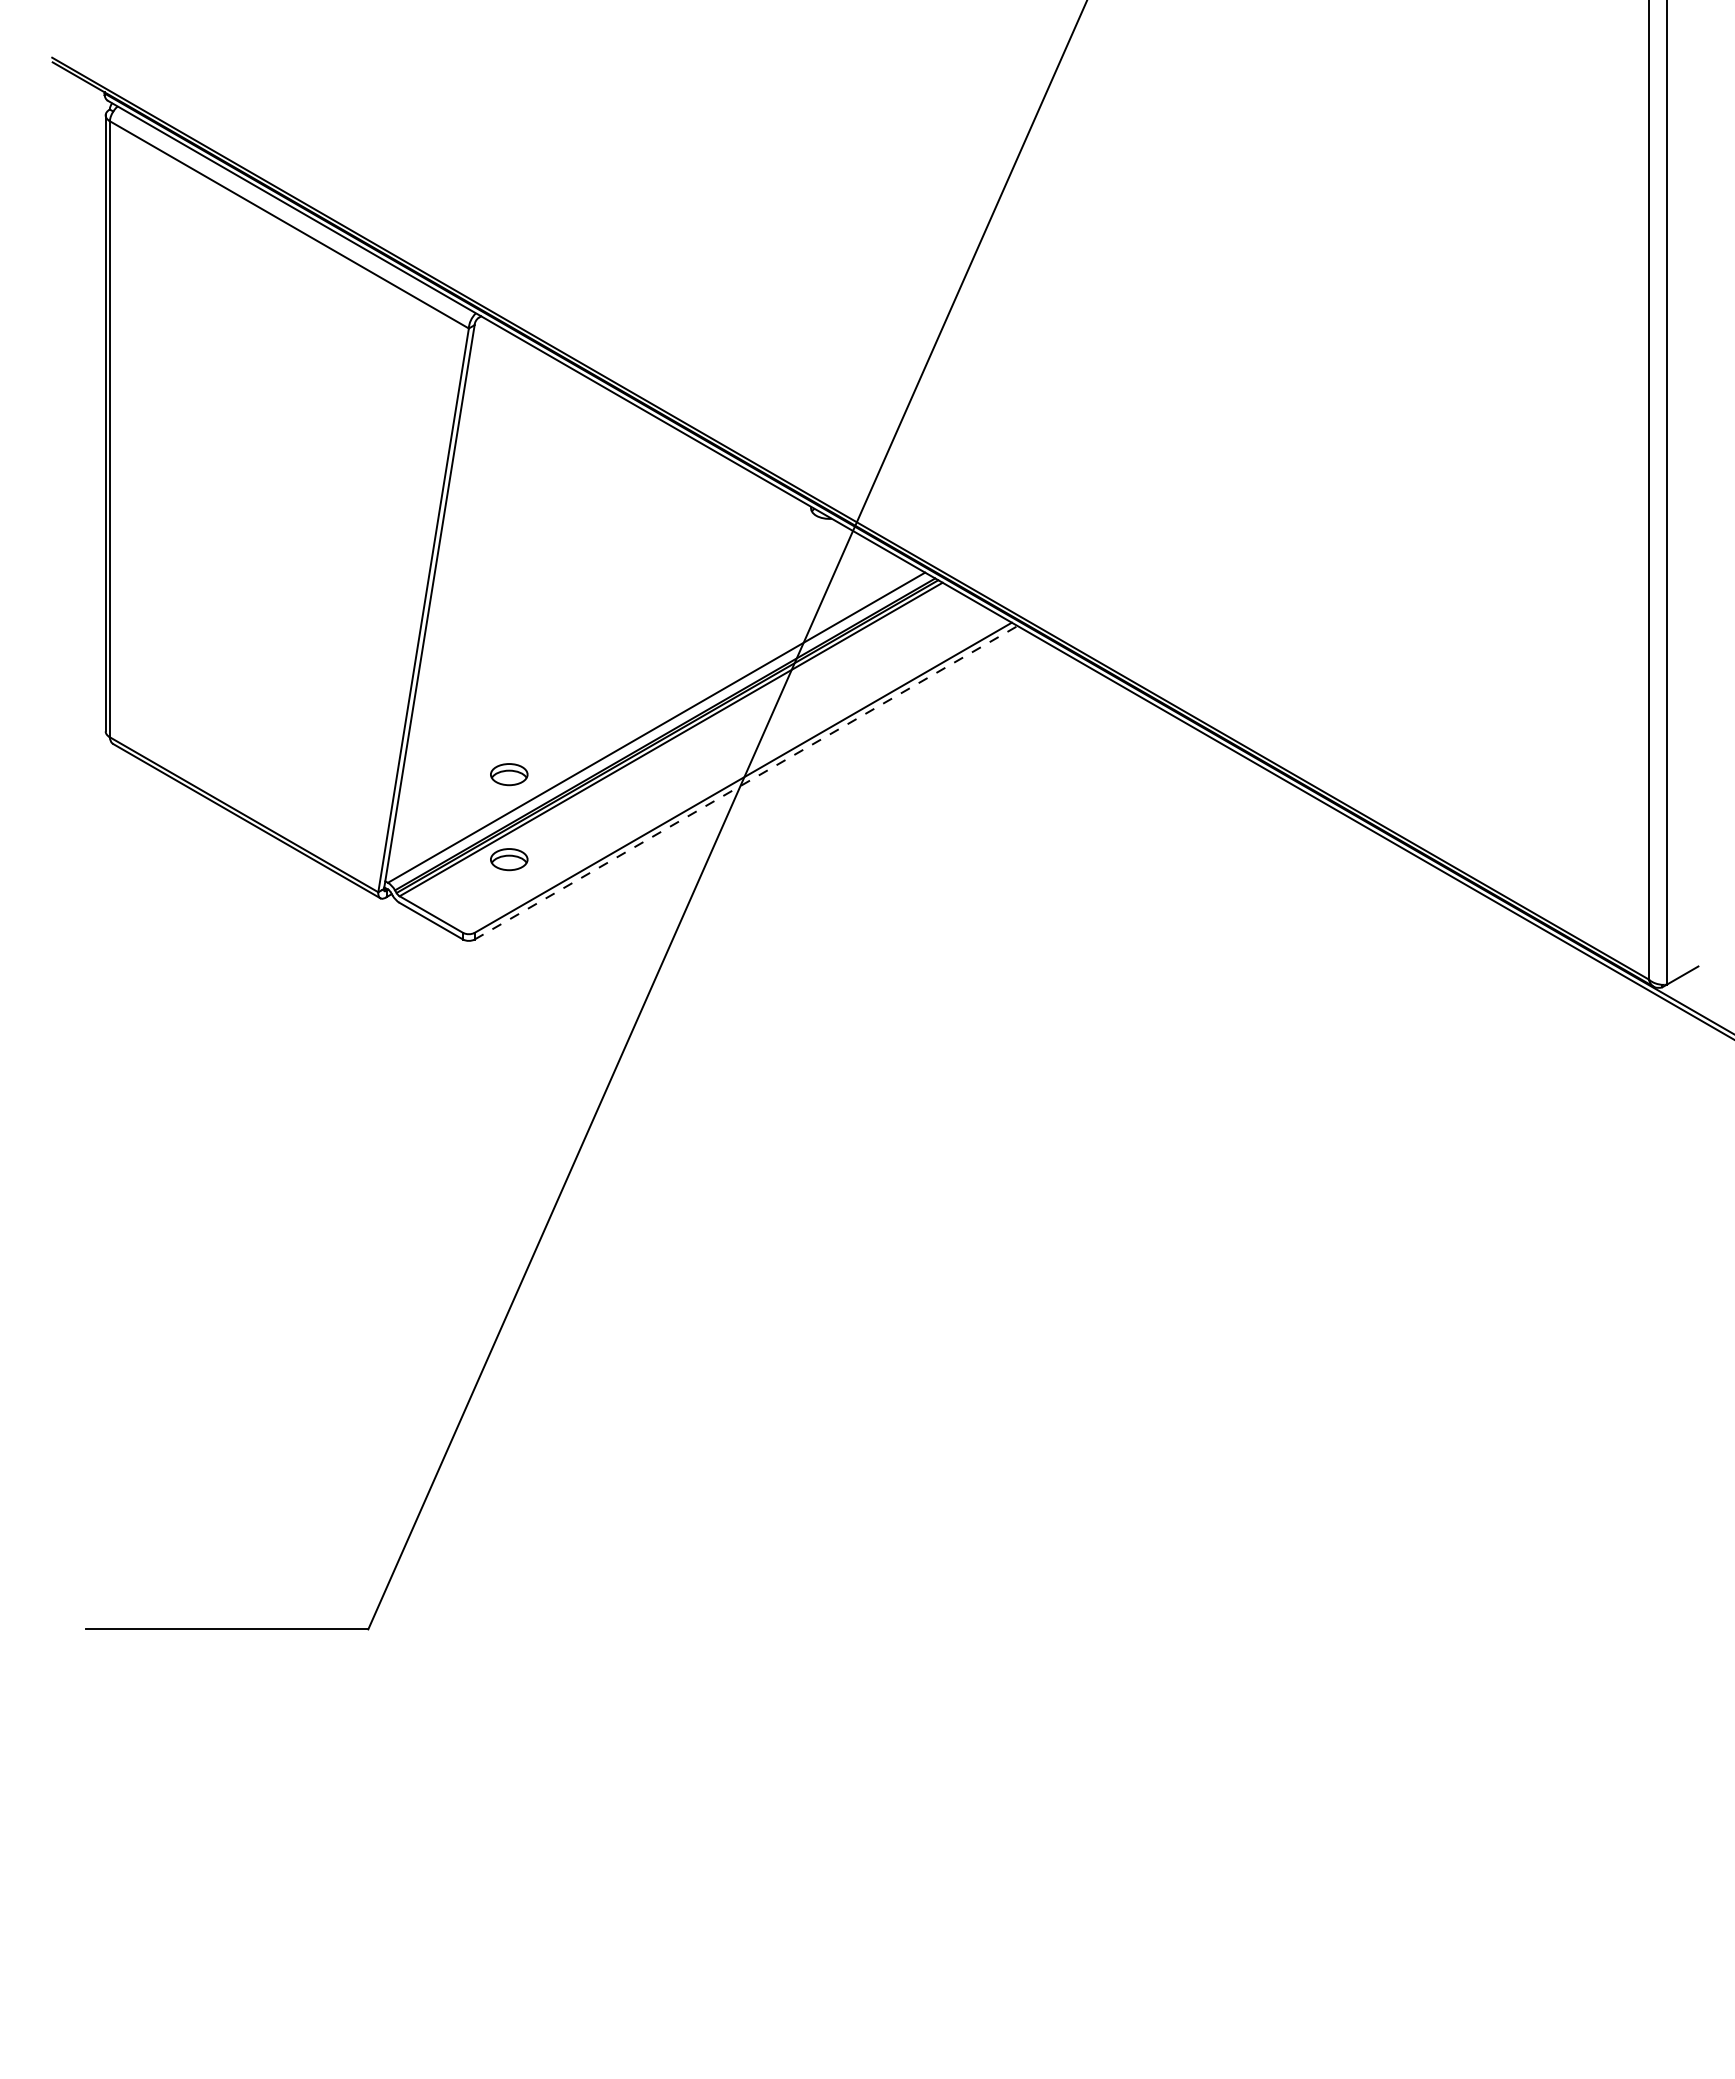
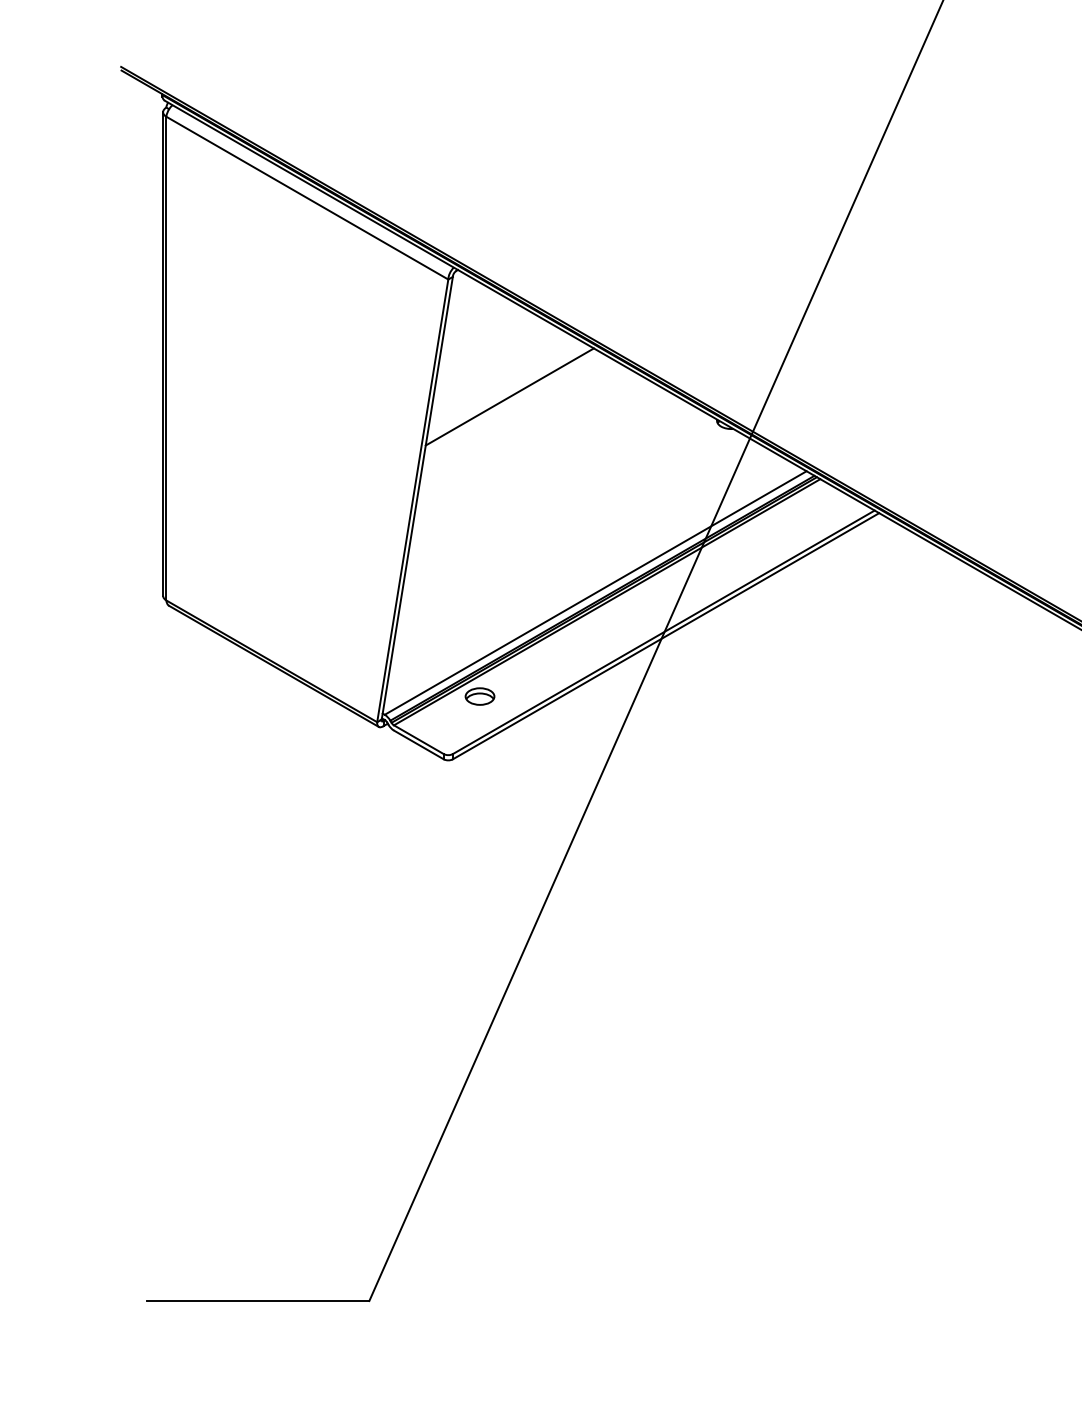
line: (547, 477) -> (510, 396), added
part: (509, 774) -> (480, 629), removed
line: (746, 782) -> (666, 636), dashed -> solid

